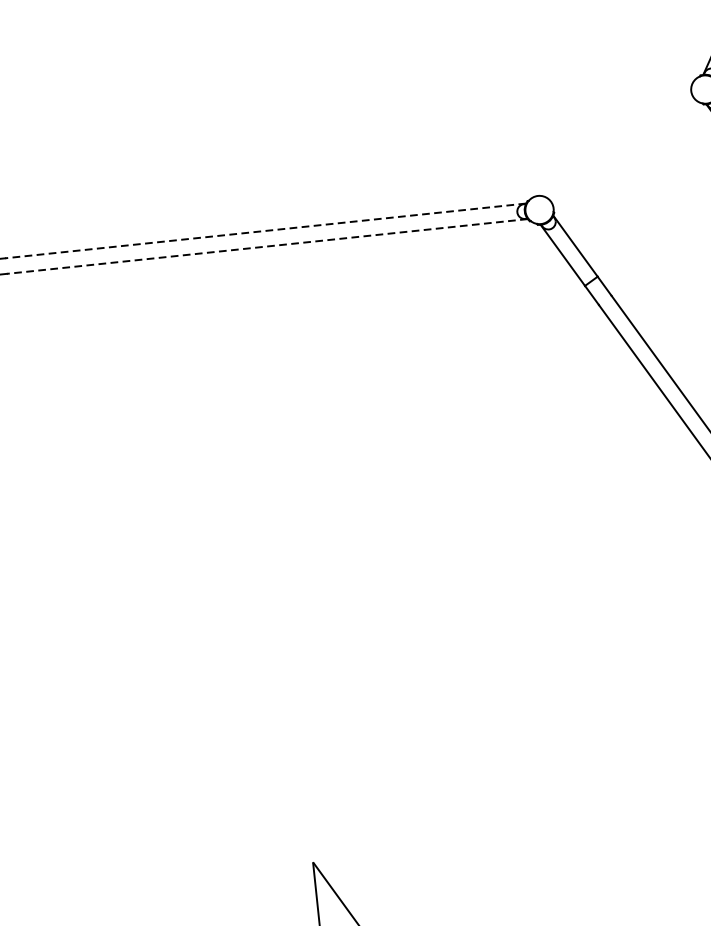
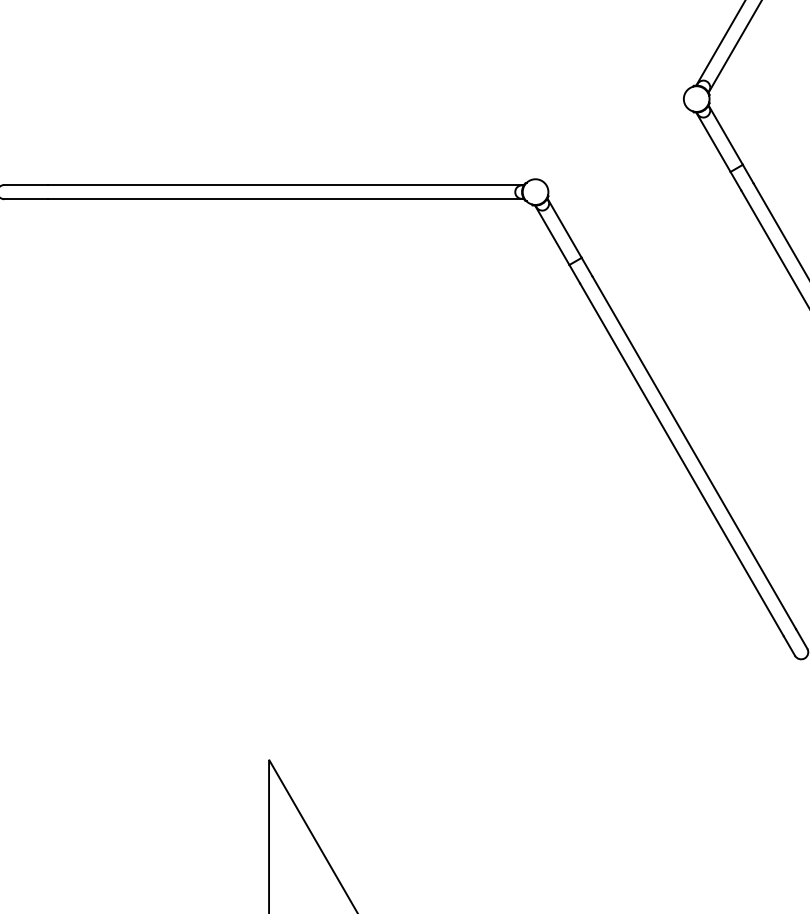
line: (266, 231) -> (286, 185), dashed -> solid
line: (267, 246) -> (286, 199), dashed -> solid

